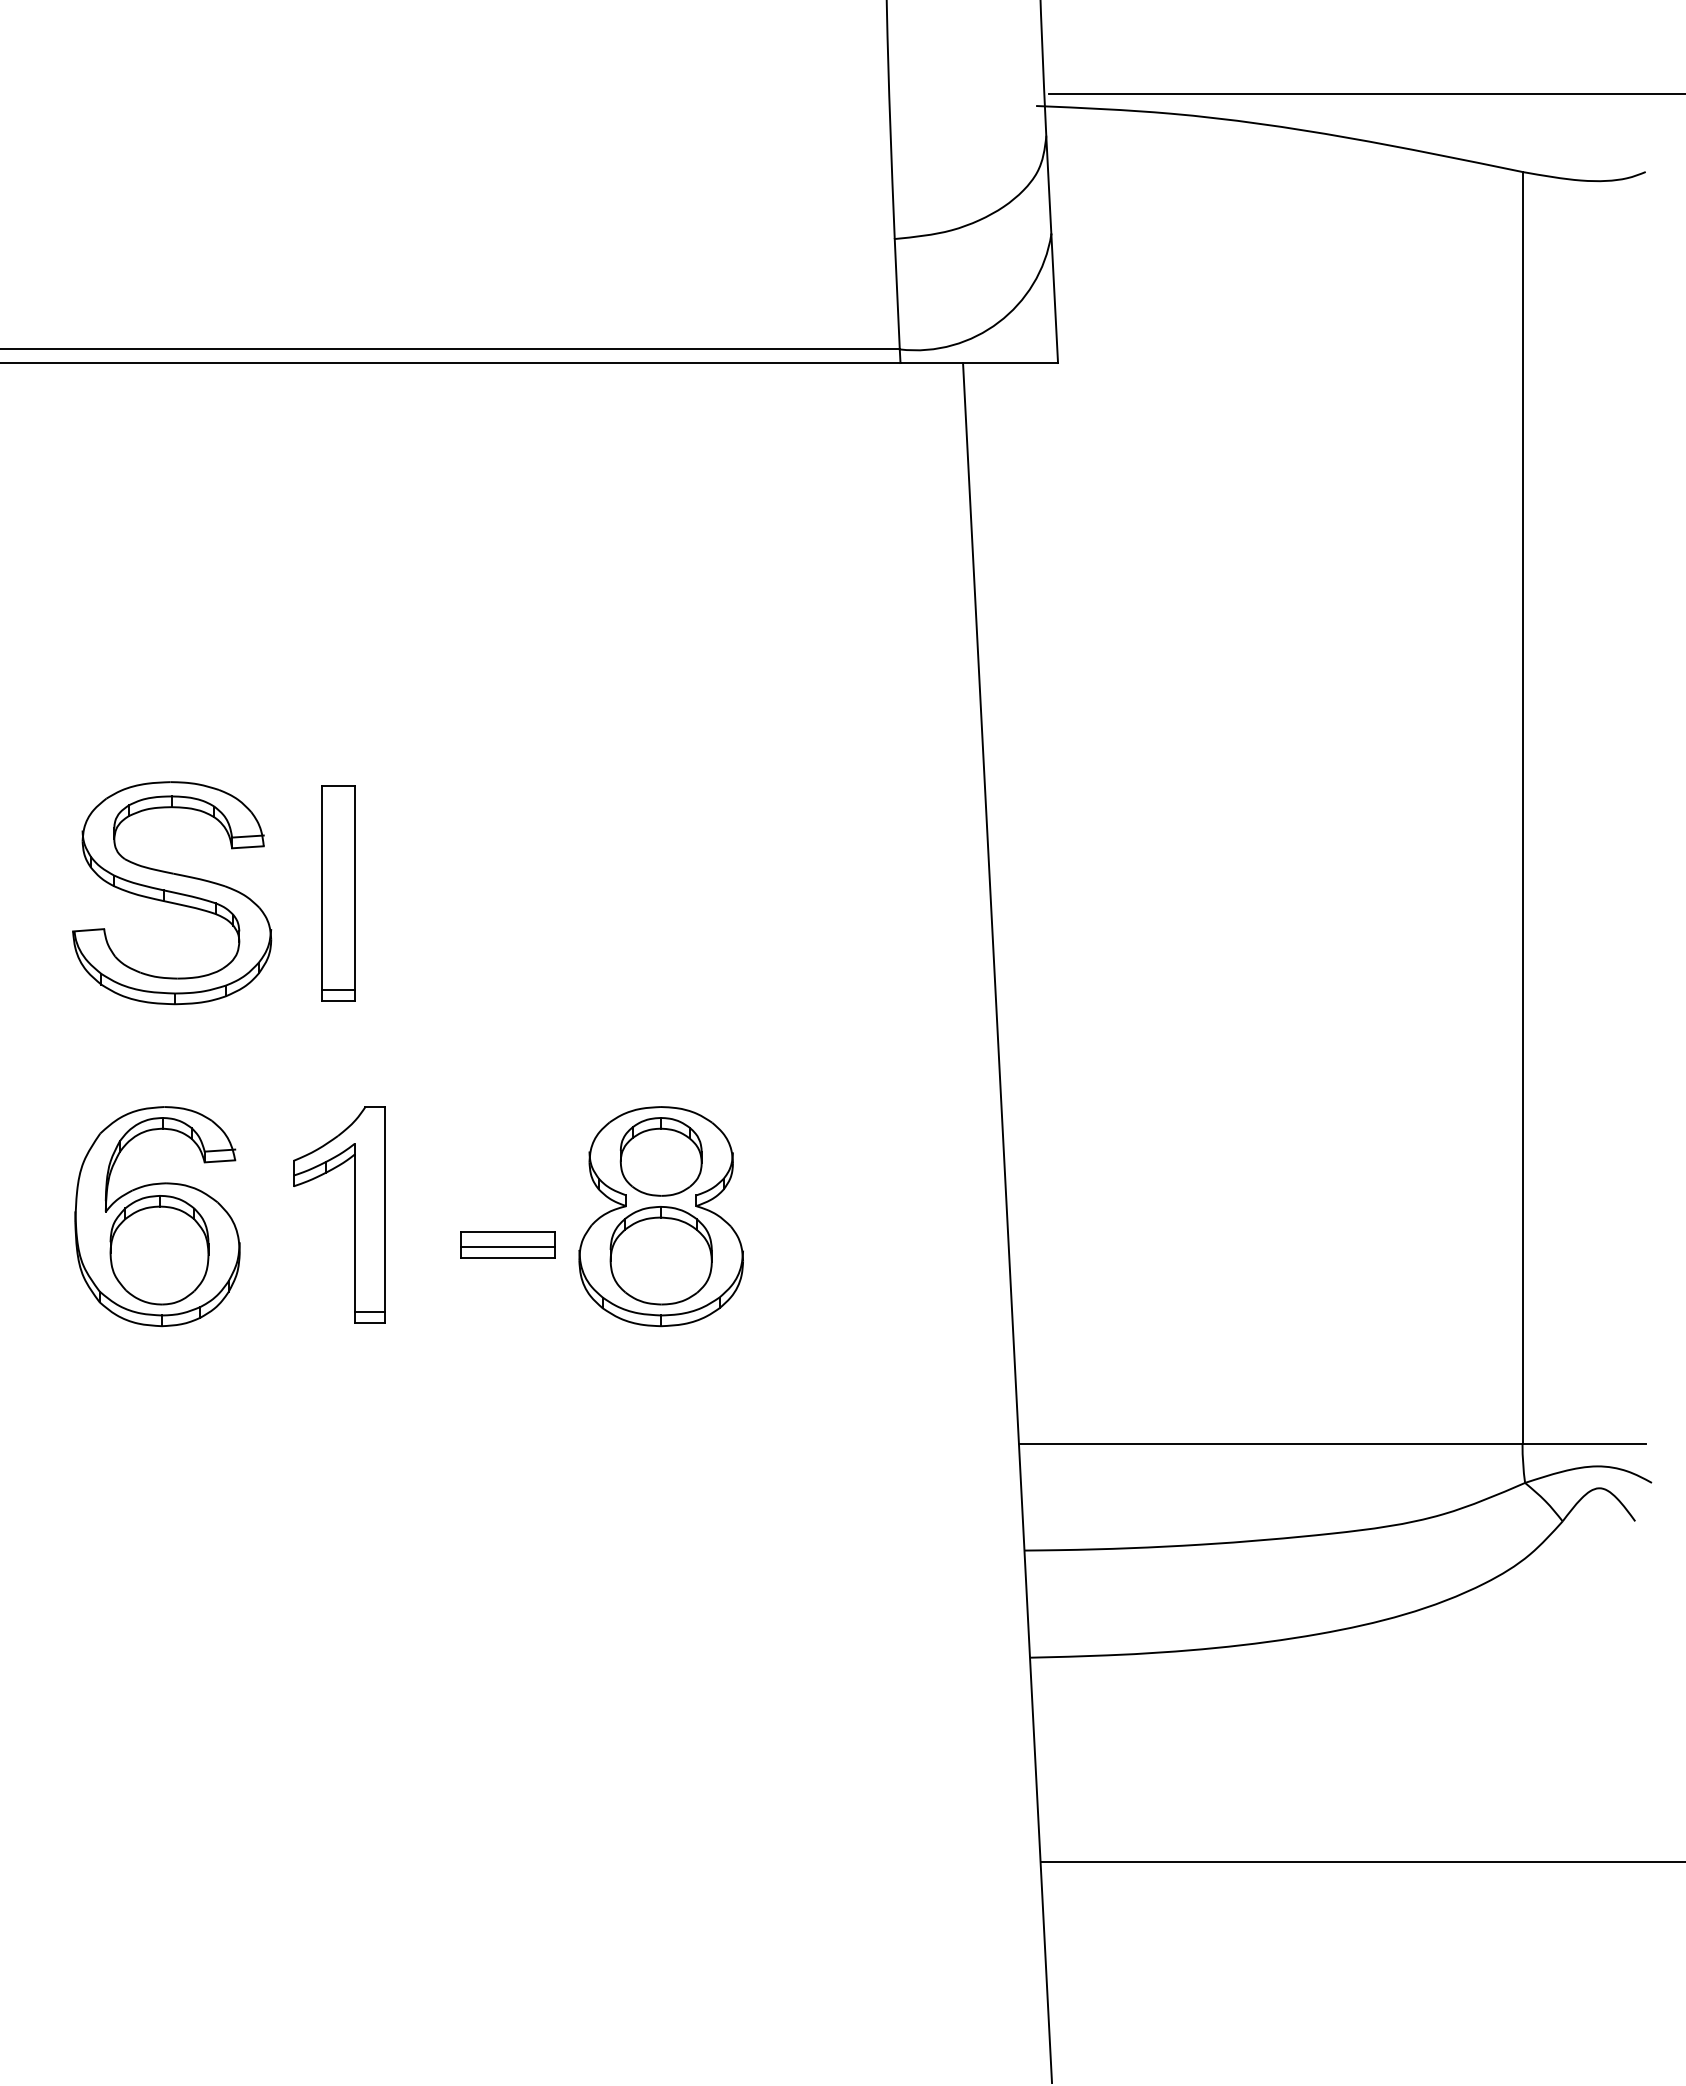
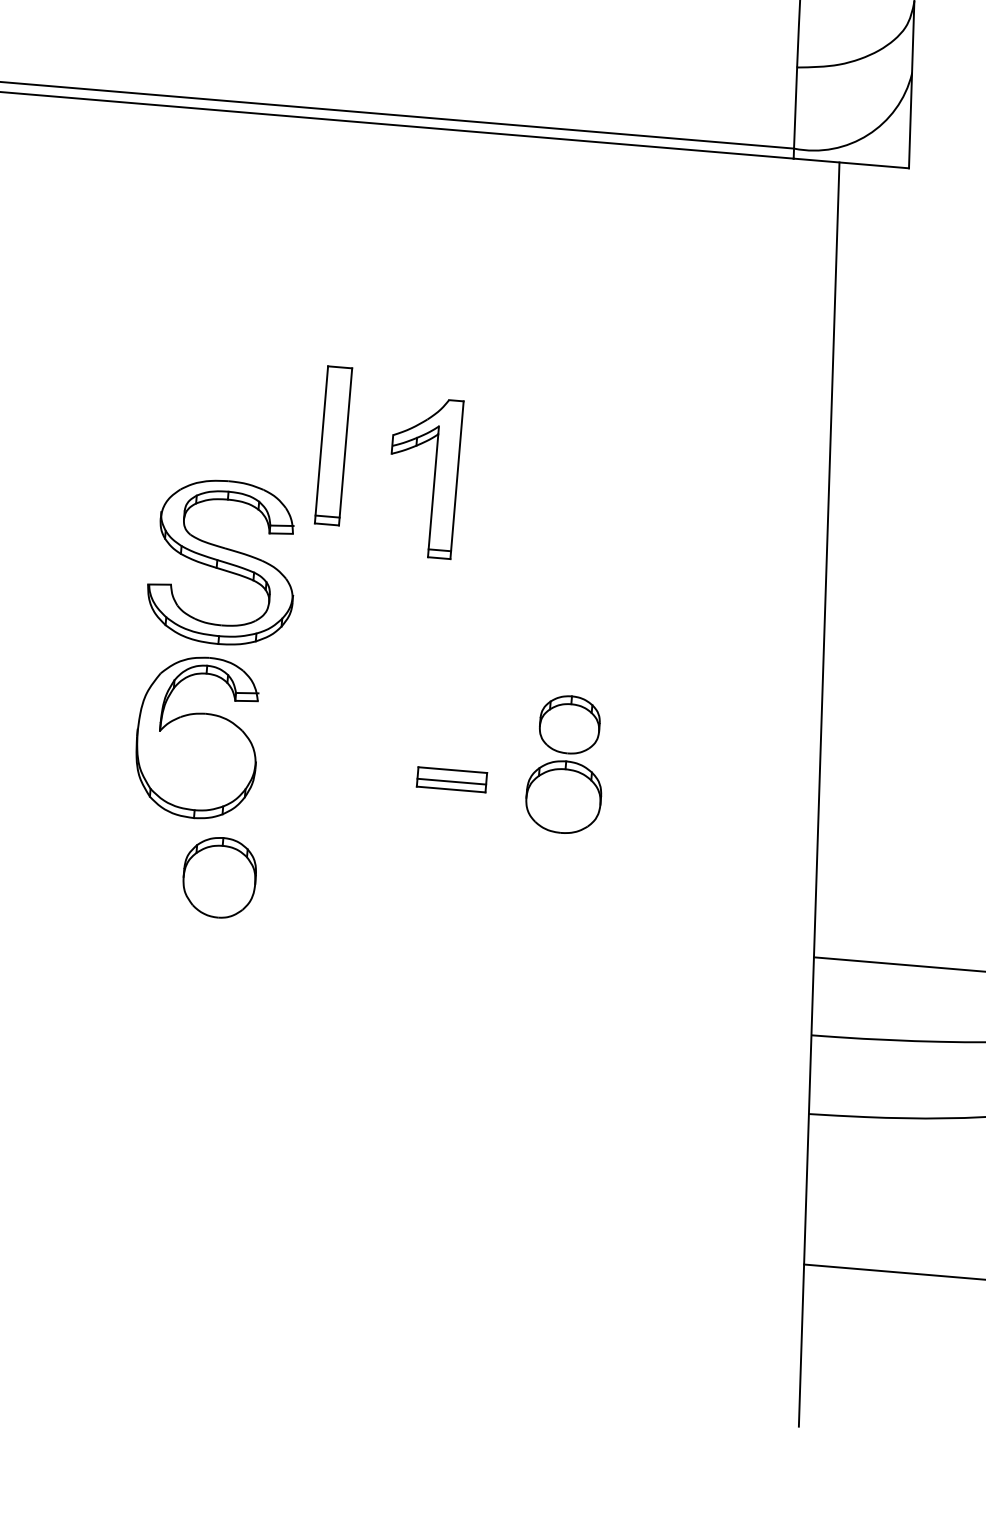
part: (172, 893) -> (223, 562), moved
part: (338, 893) -> (333, 446), moved
part: (354, 1214) -> (434, 478), moved
part: (660, 1216) -> (565, 768), removed
part: (159, 1250) -> (219, 877), moved

